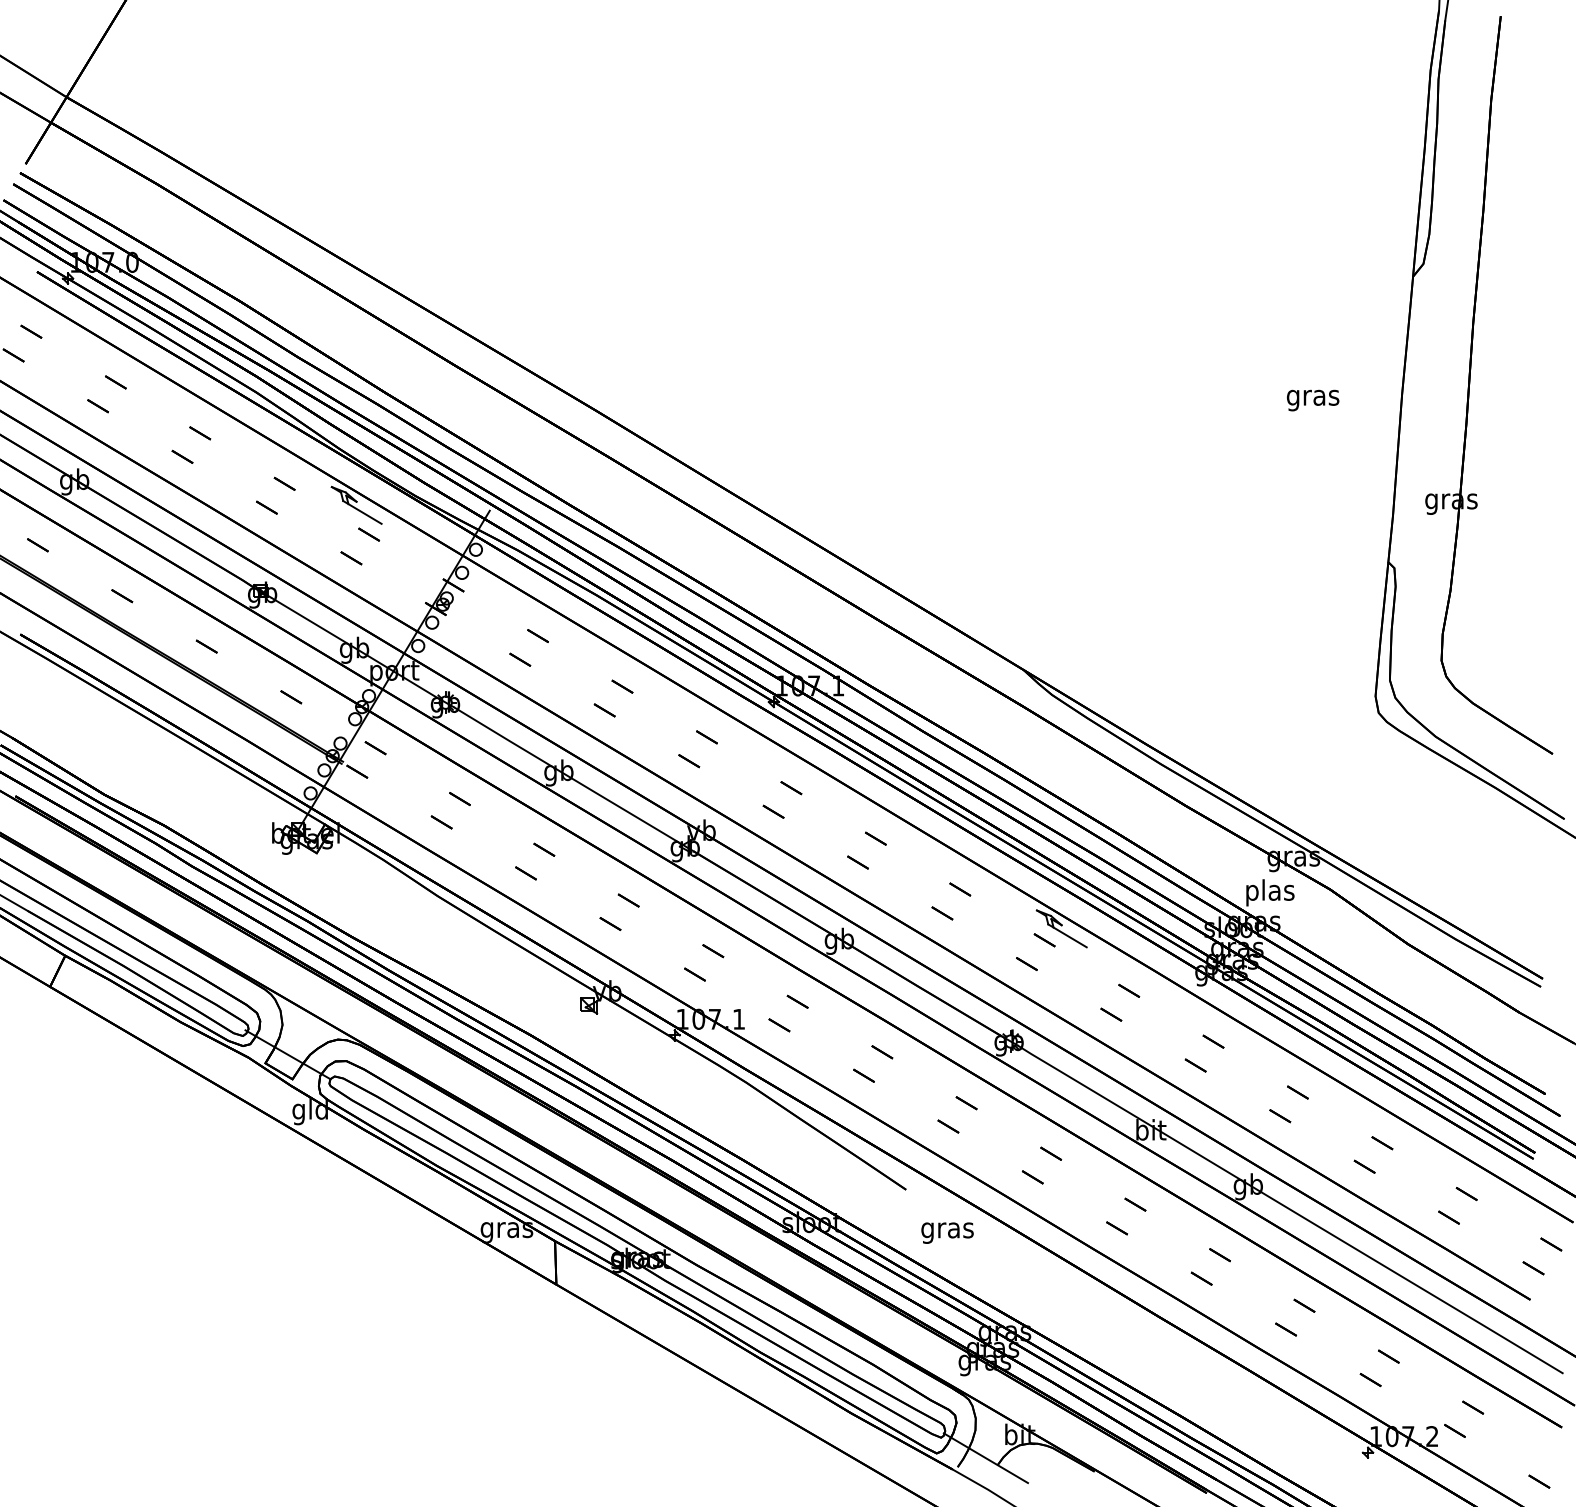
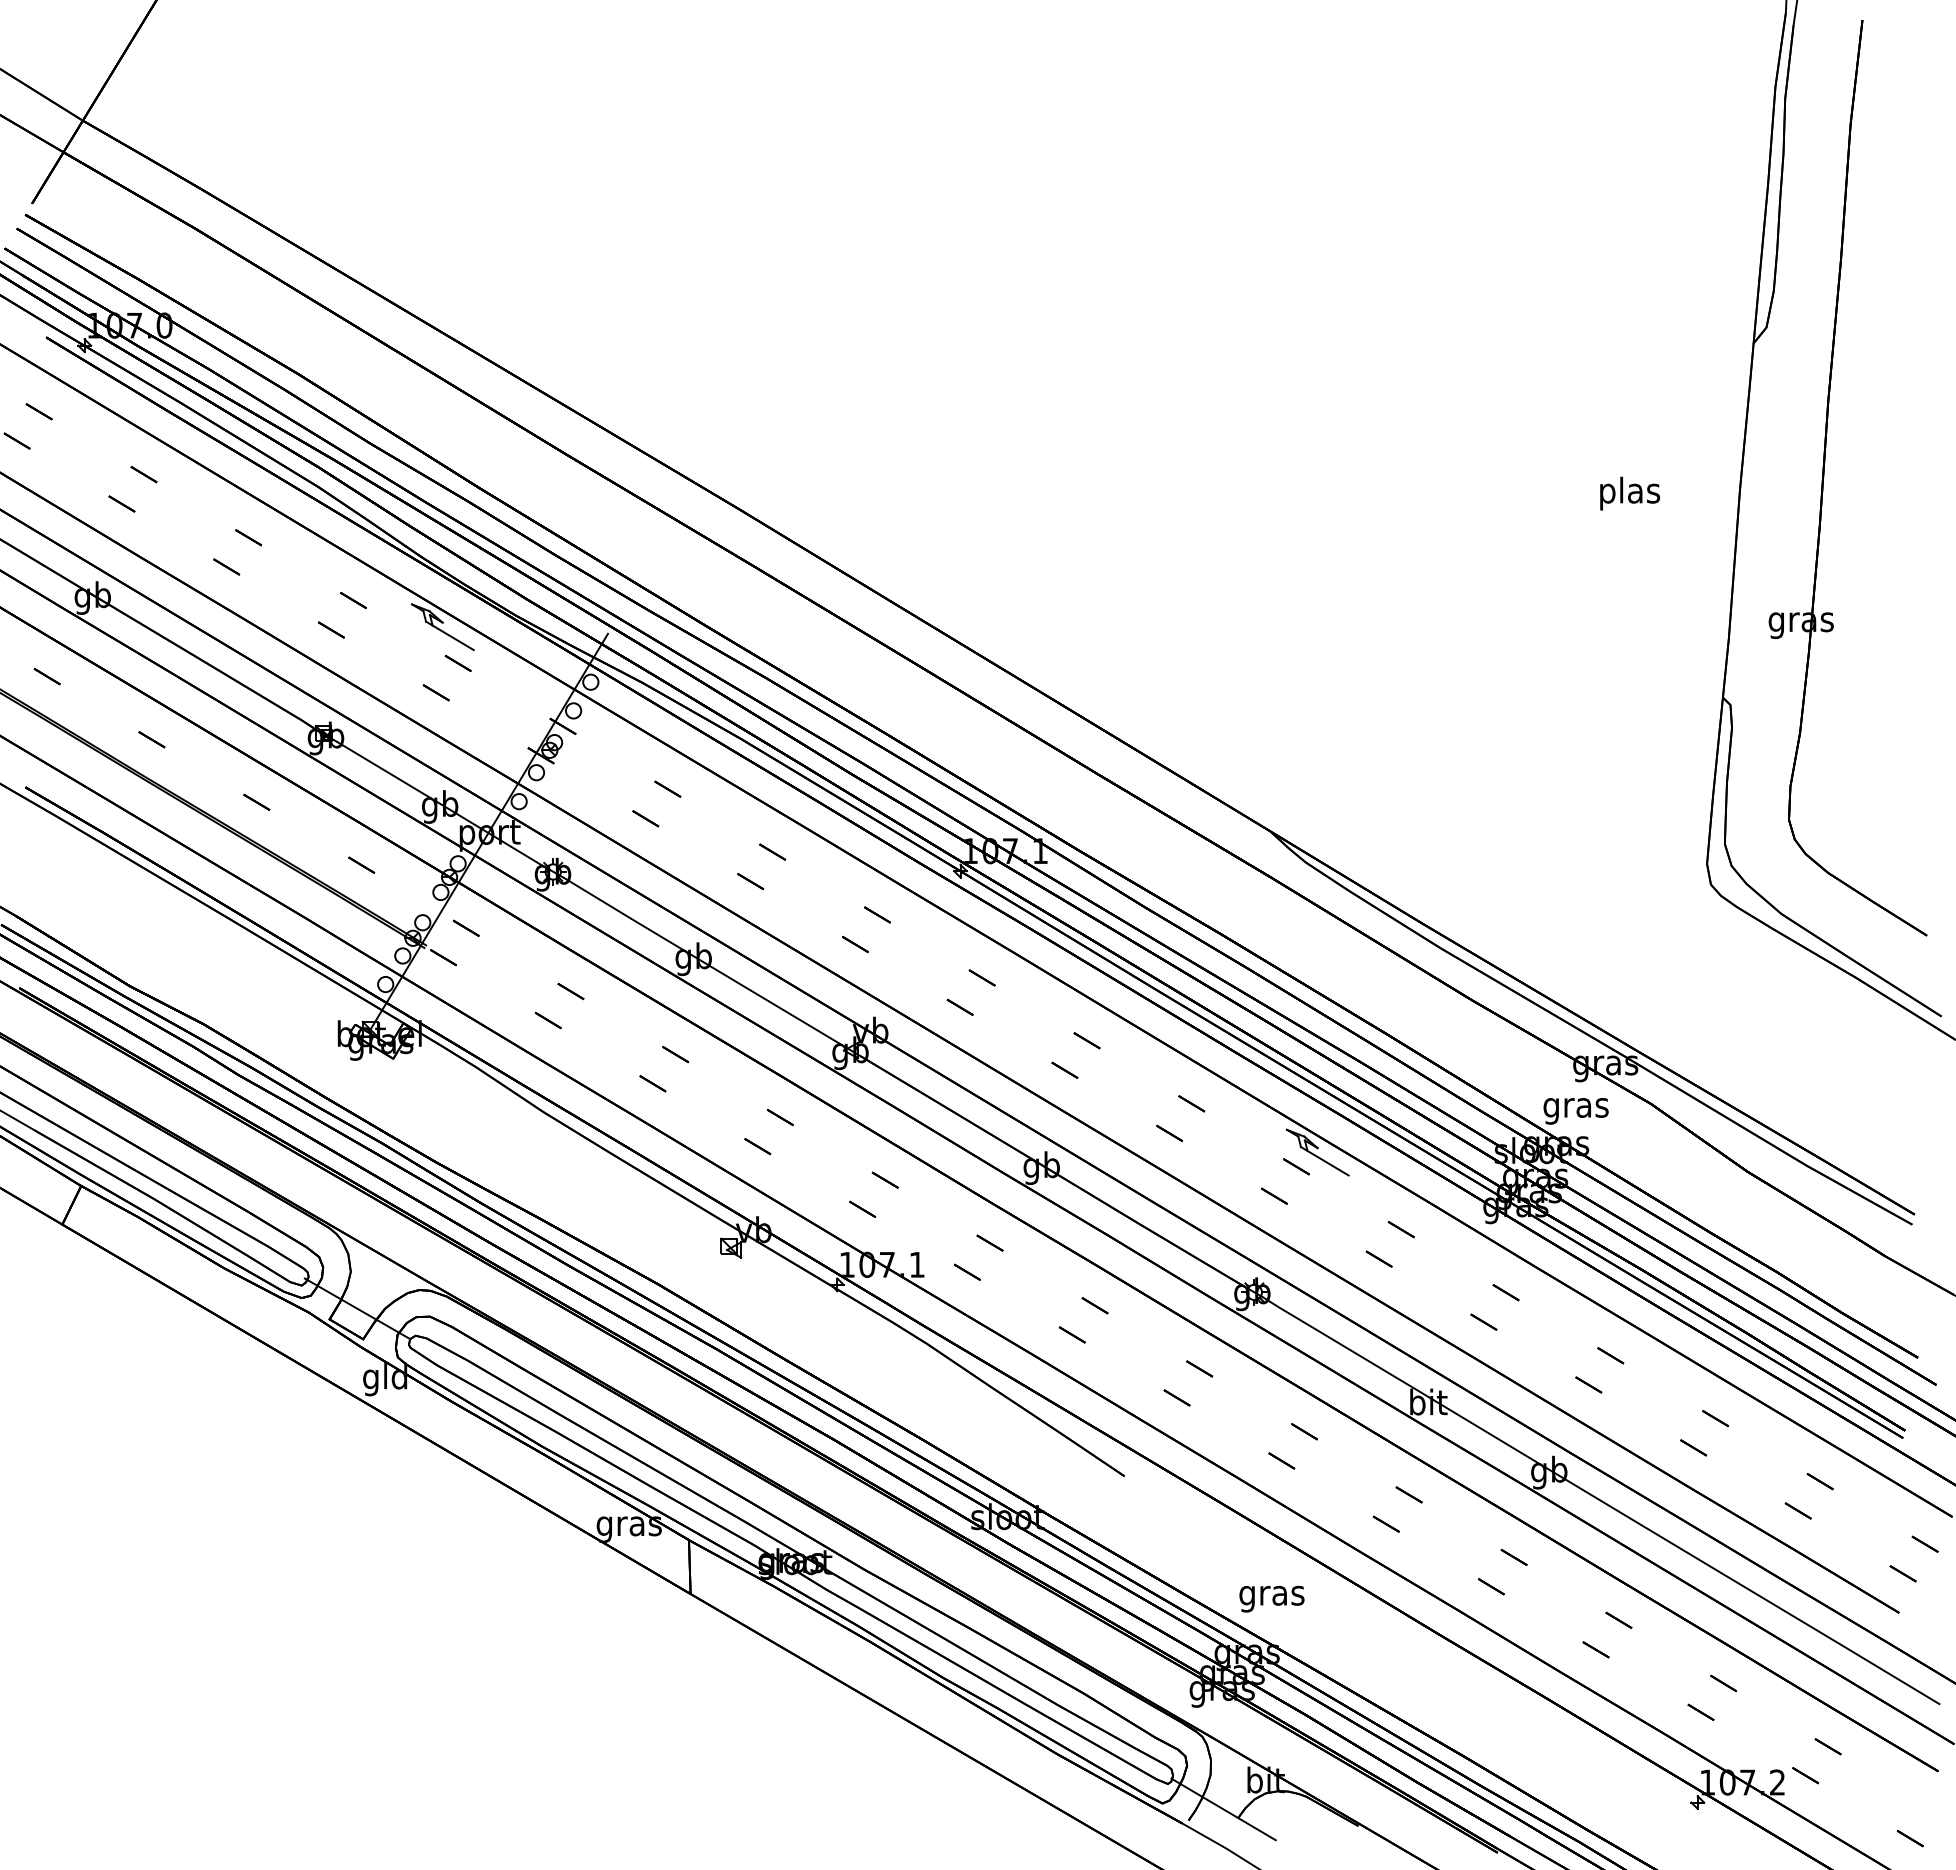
text: (1313, 397) -> (1629, 493), gras -> plas
text: (1269, 892) -> (1575, 1107), plas -> gras
text: (947, 1232) -> (1271, 1598), moved

